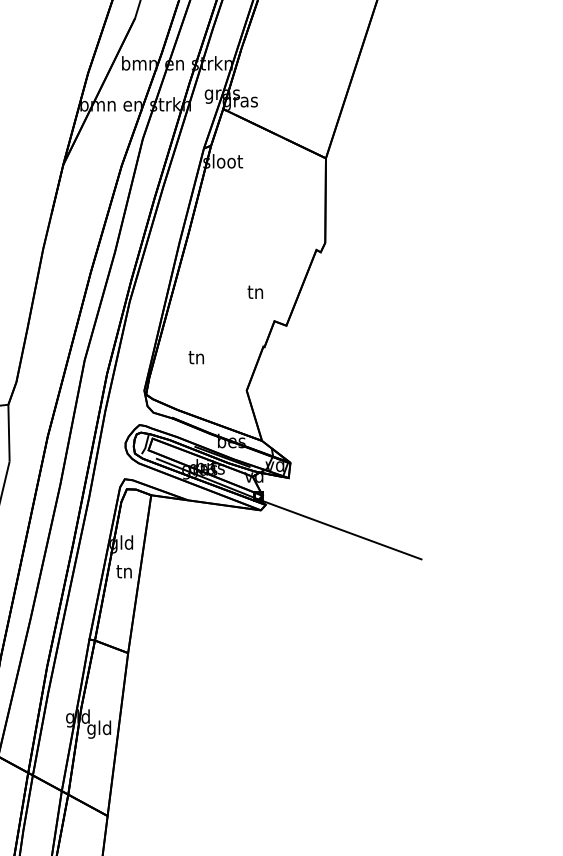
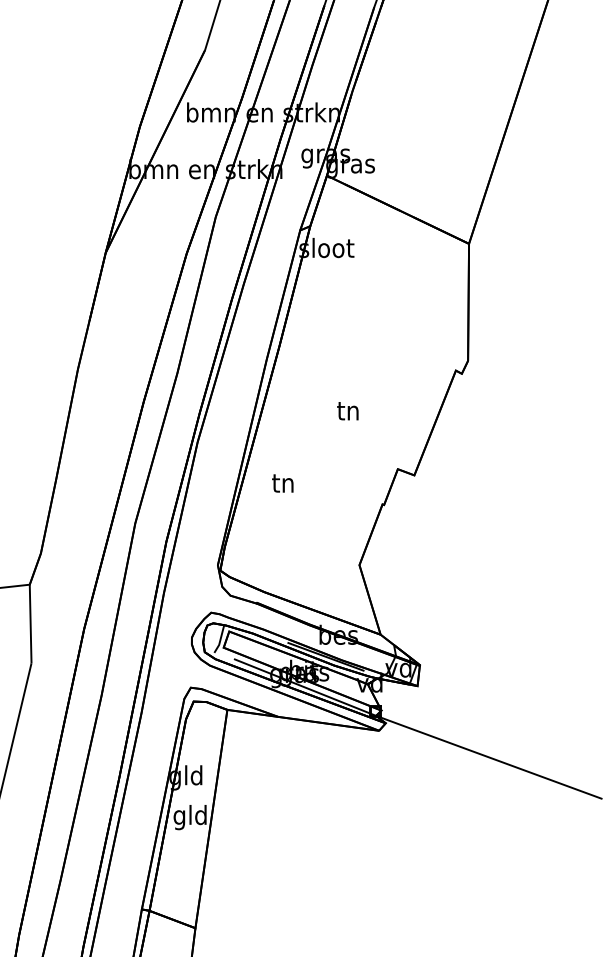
text: (255, 291) -> (348, 410), moved
text: (195, 357) -> (281, 483), moved
text: (124, 573) -> (190, 818), tn -> gld

